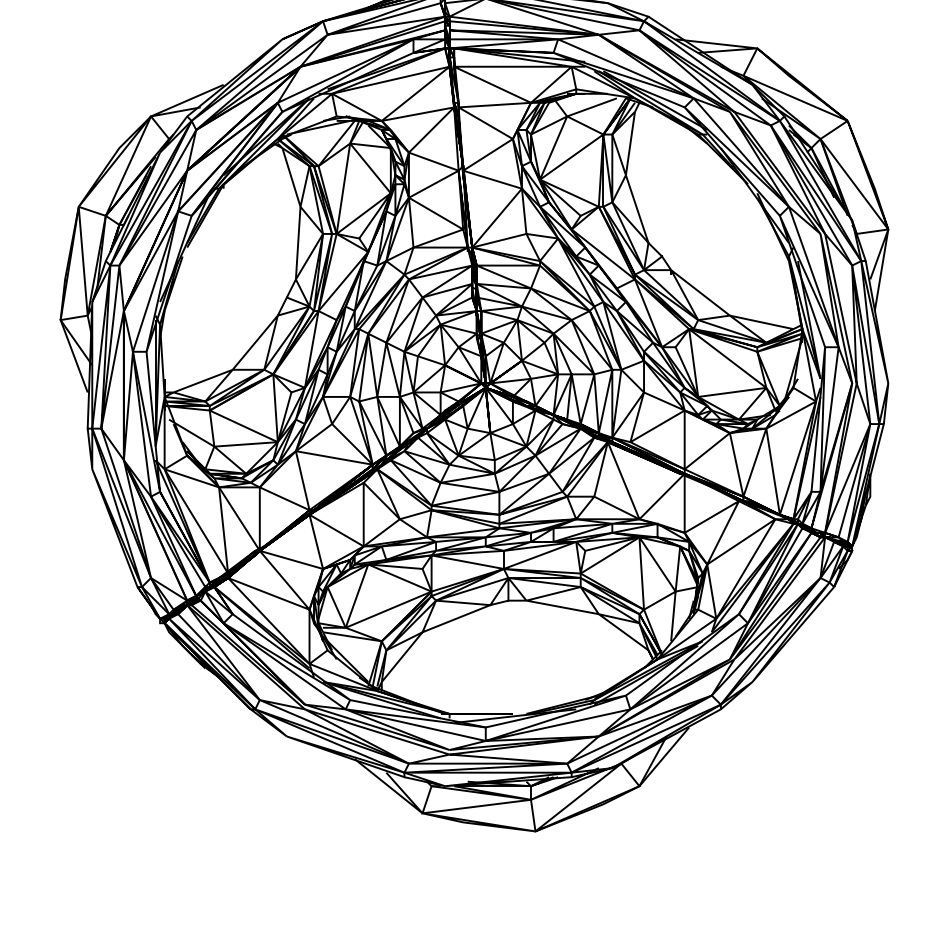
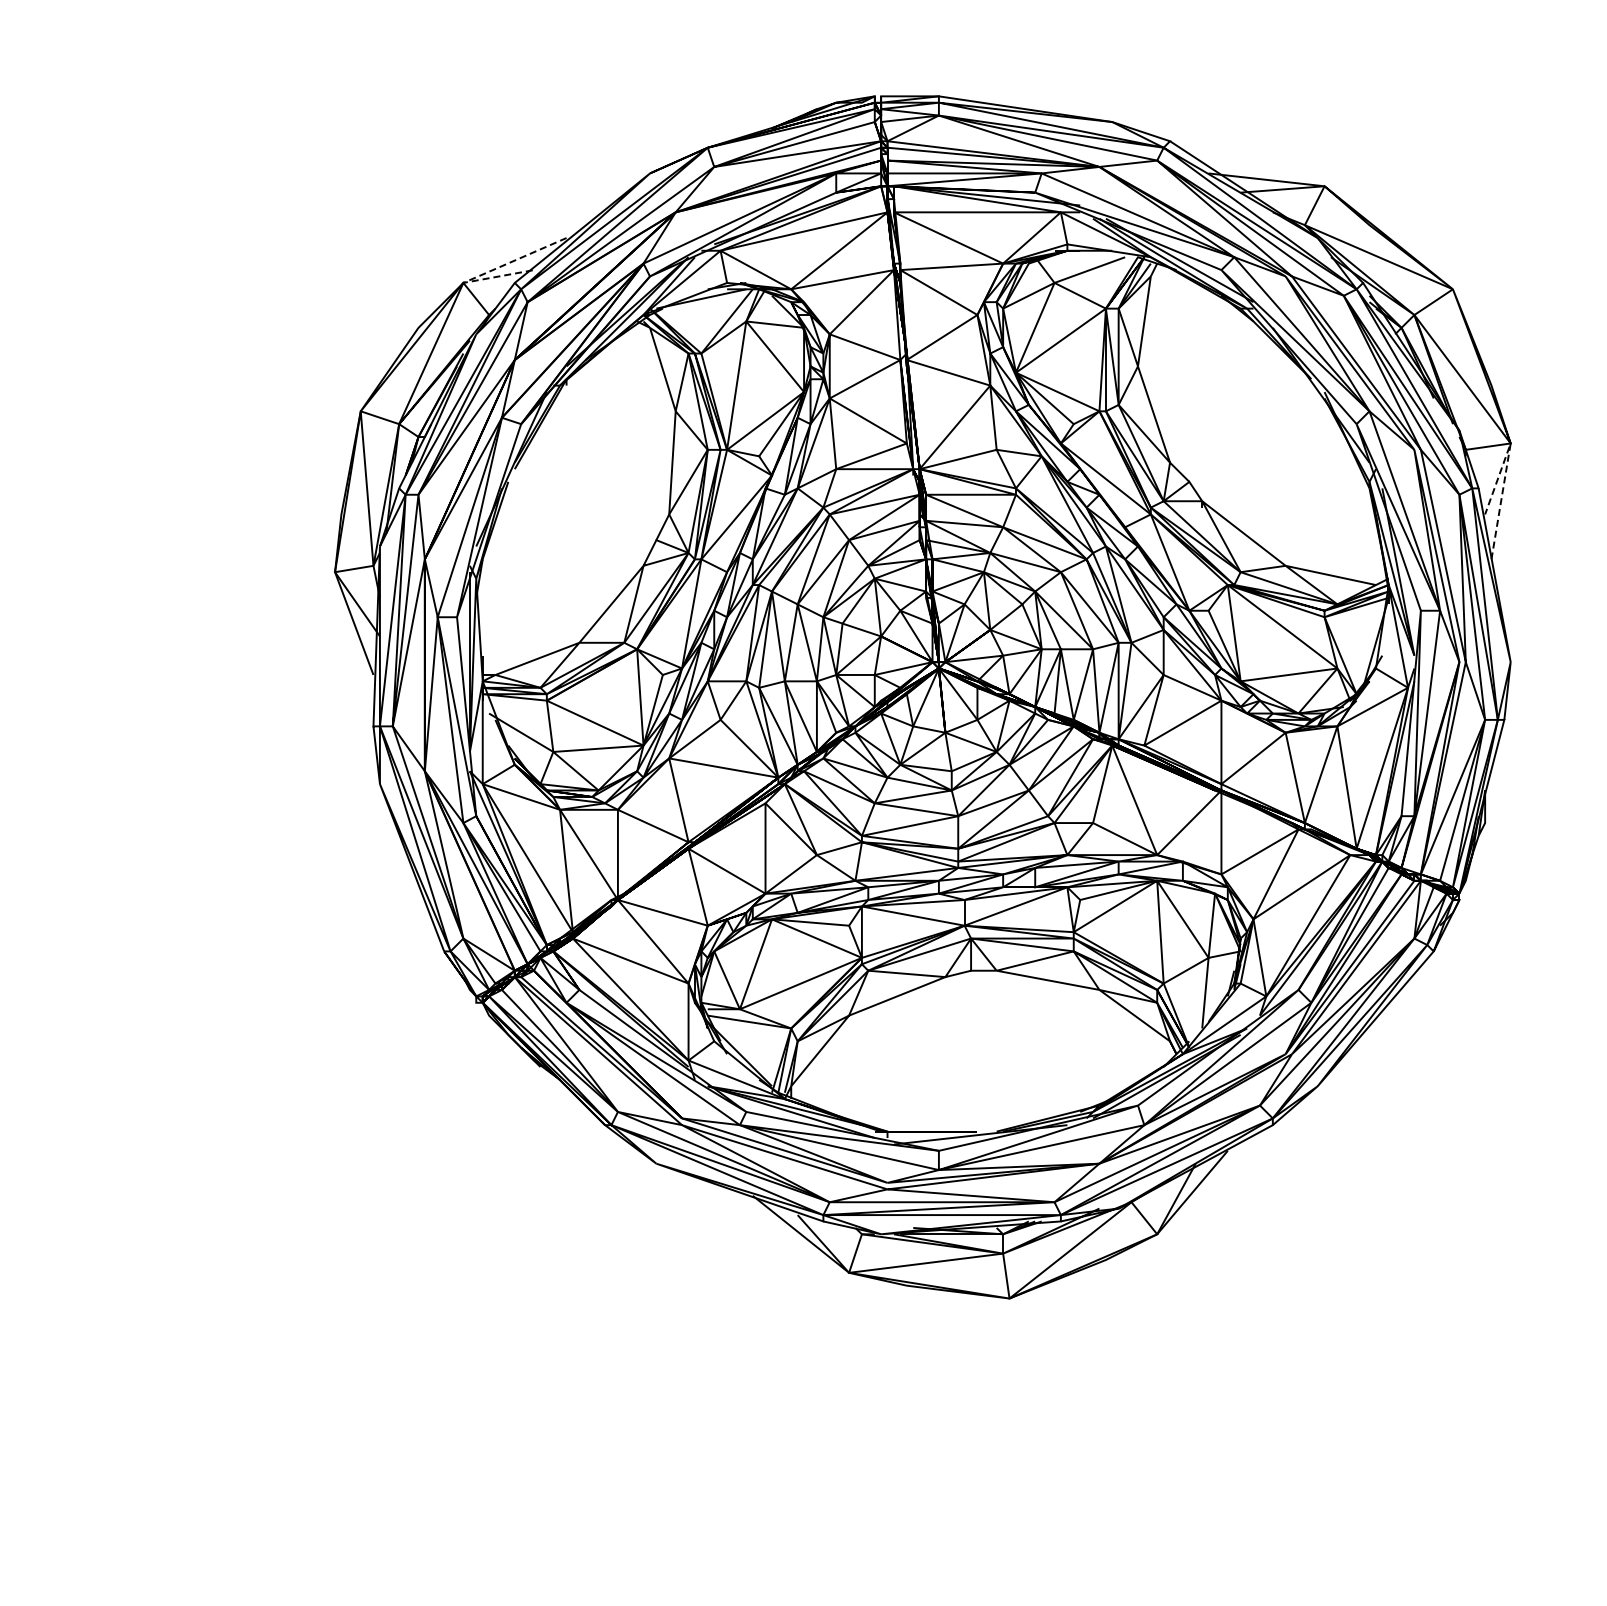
line: (163, 111) -> (481, 275), solid -> dashed
line: (886, 243) -> (1507, 463), solid -> dashed

